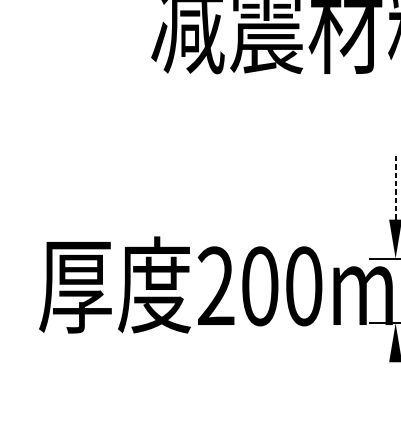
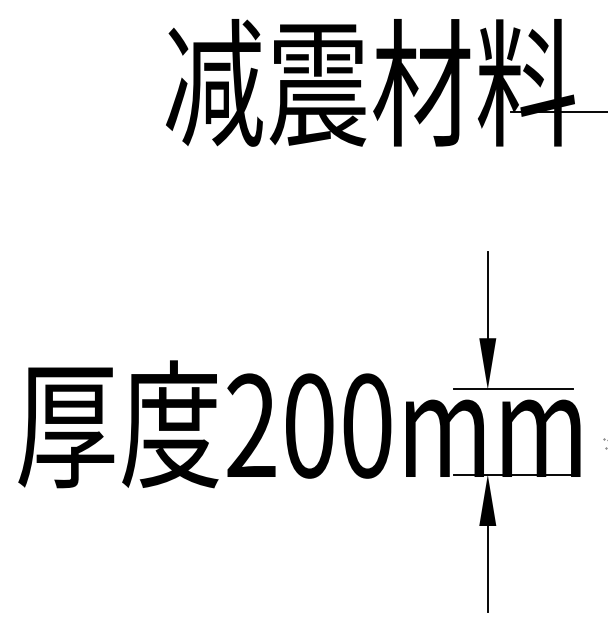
line: (395, 186) -> (487, 294), dashed -> solid
line: (395, 395) -> (487, 569), added

